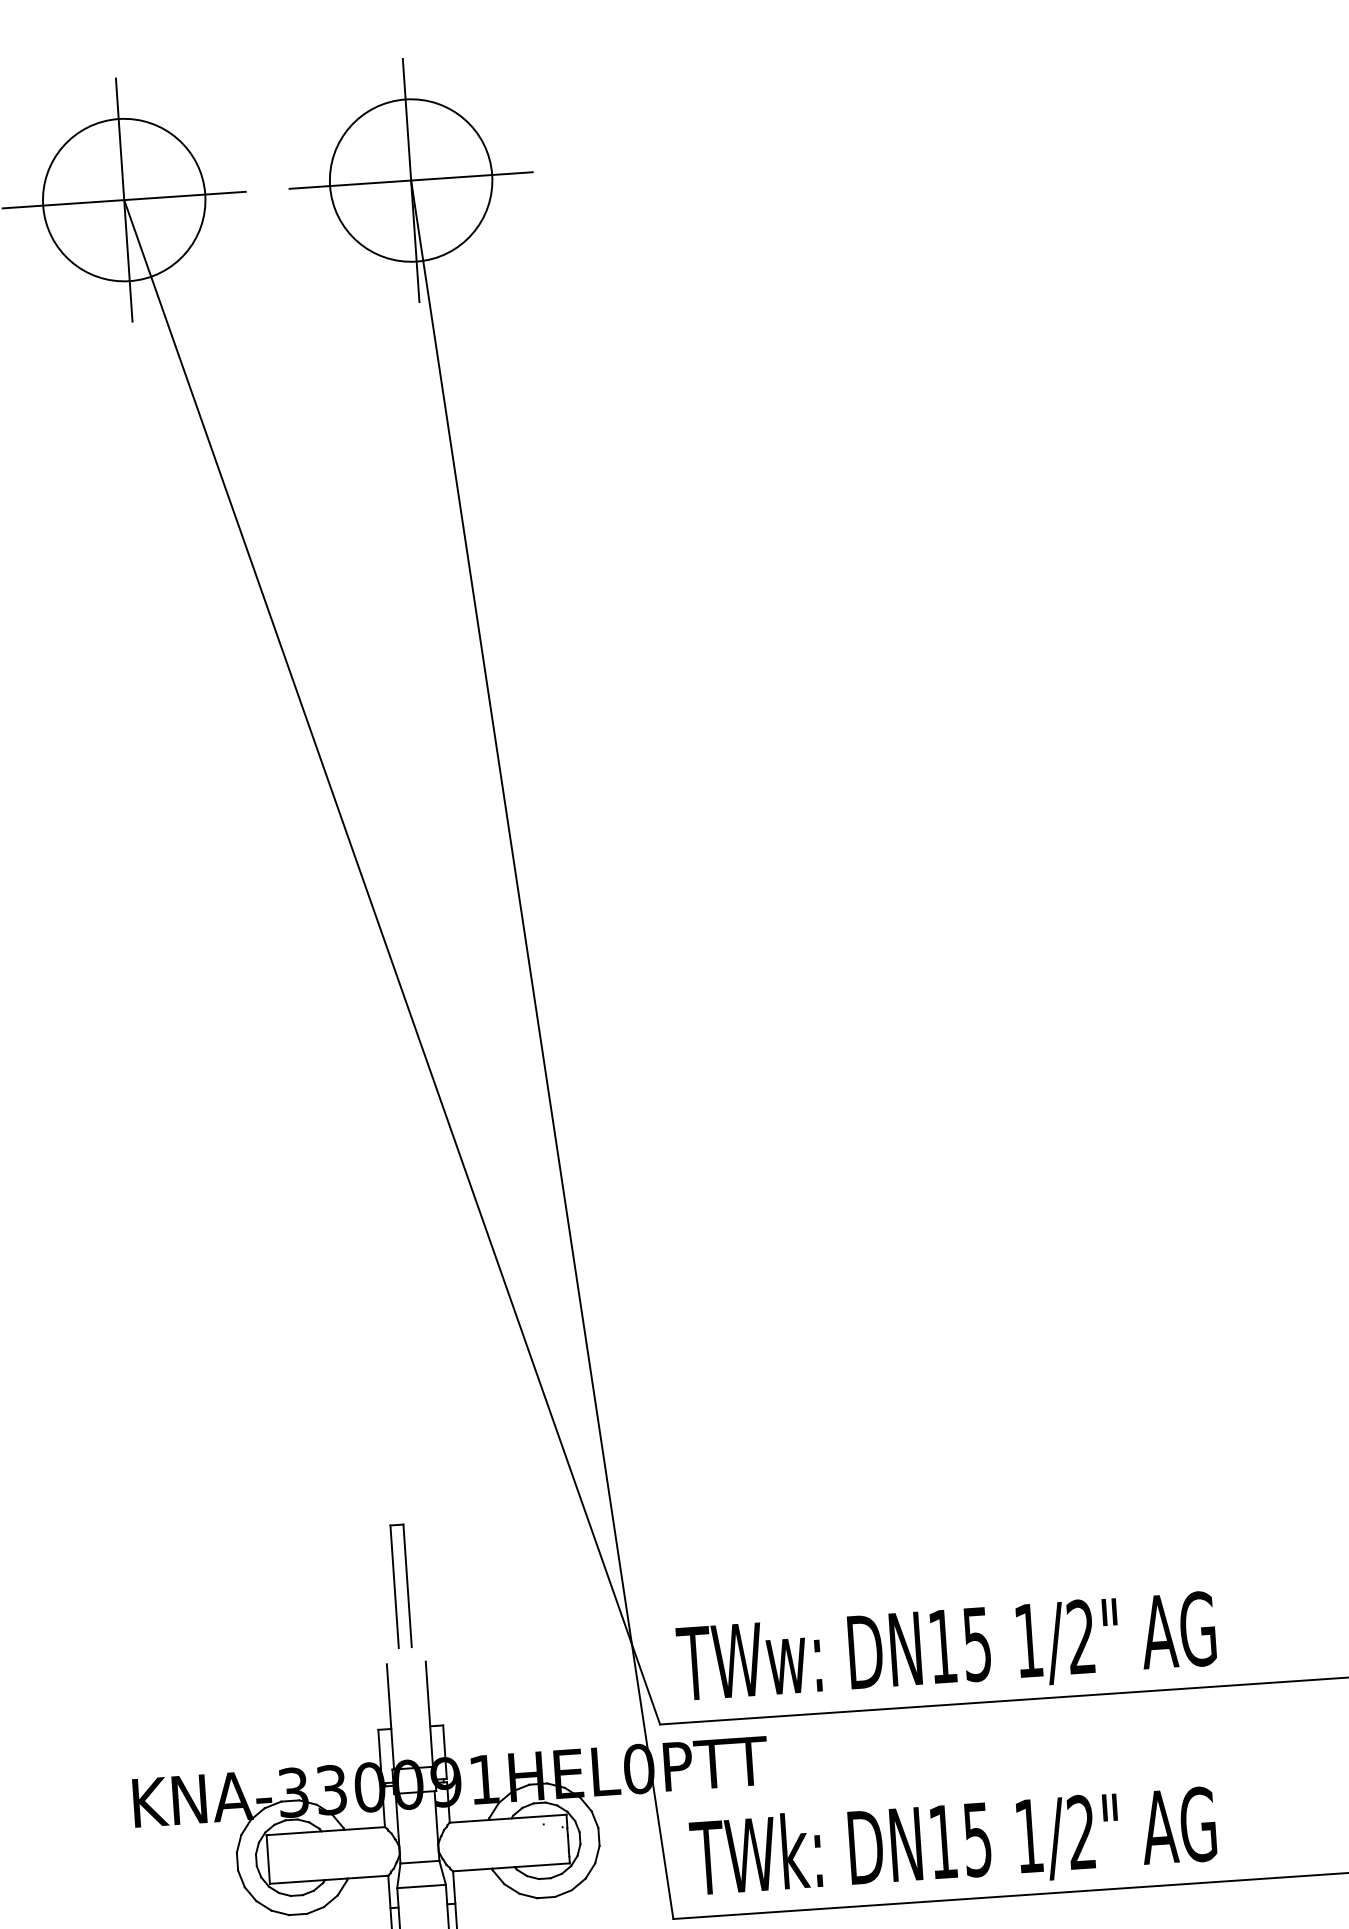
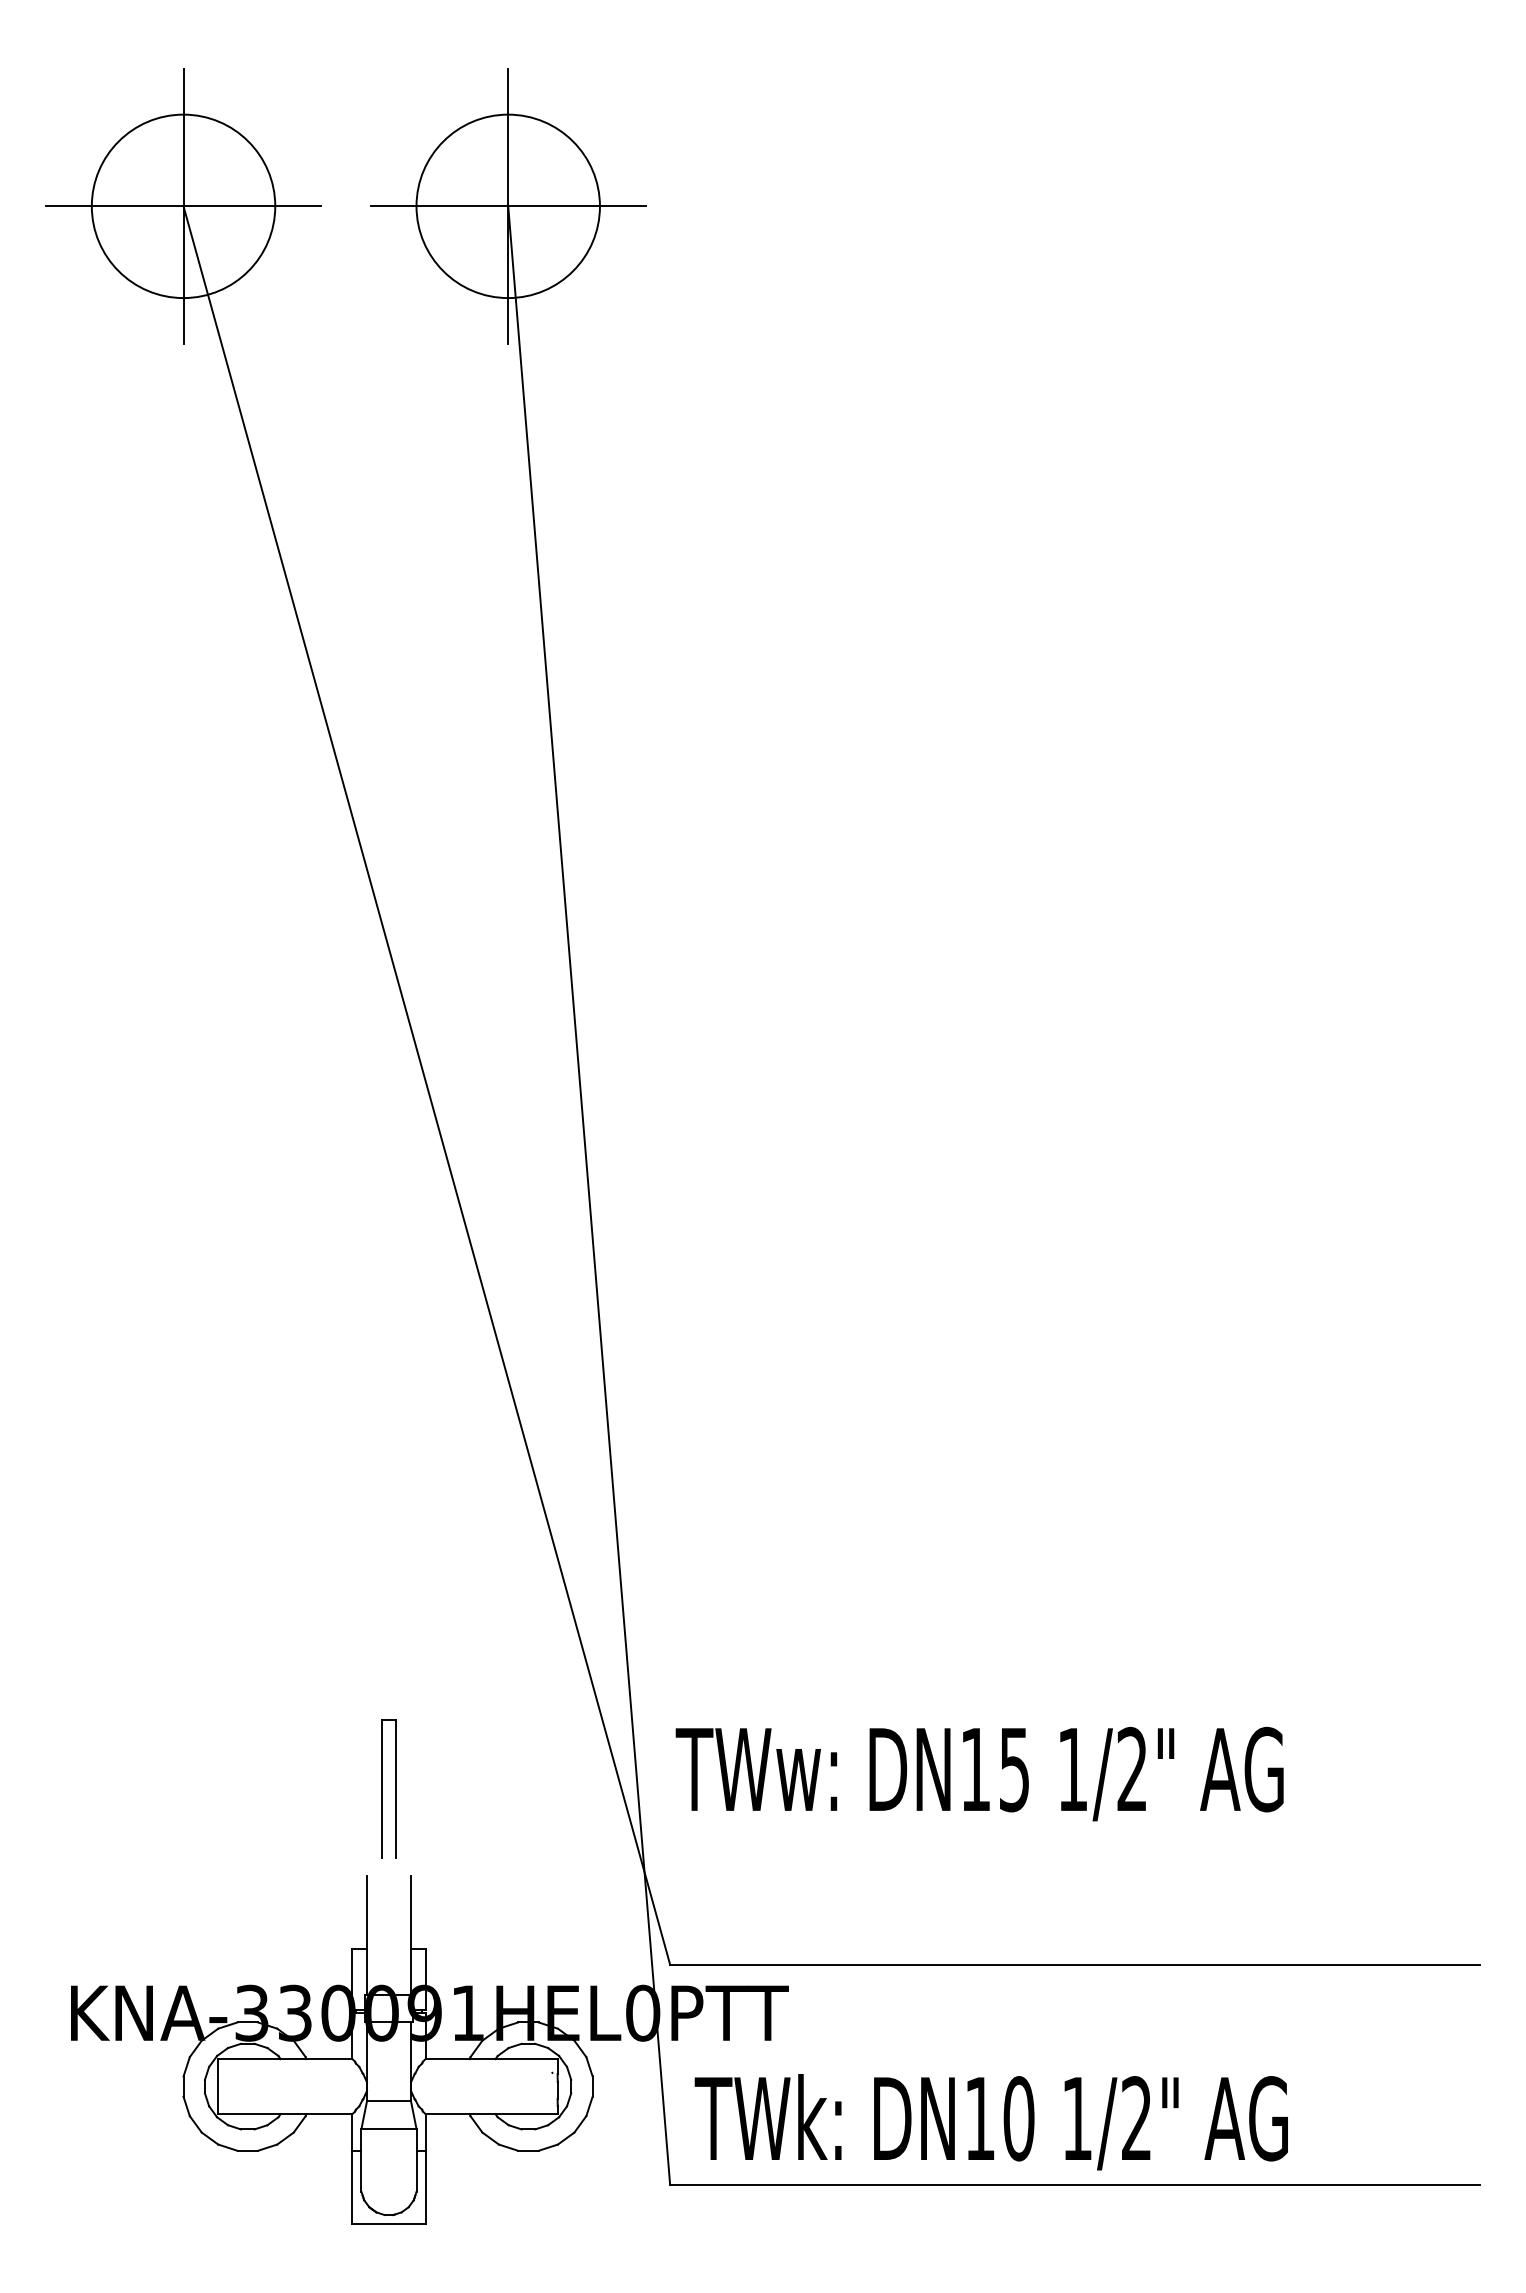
text: (946, 1649) -> (979, 1773), moved
text: (977, 1839) -> (1018, 2118), DN15 -> DN10

